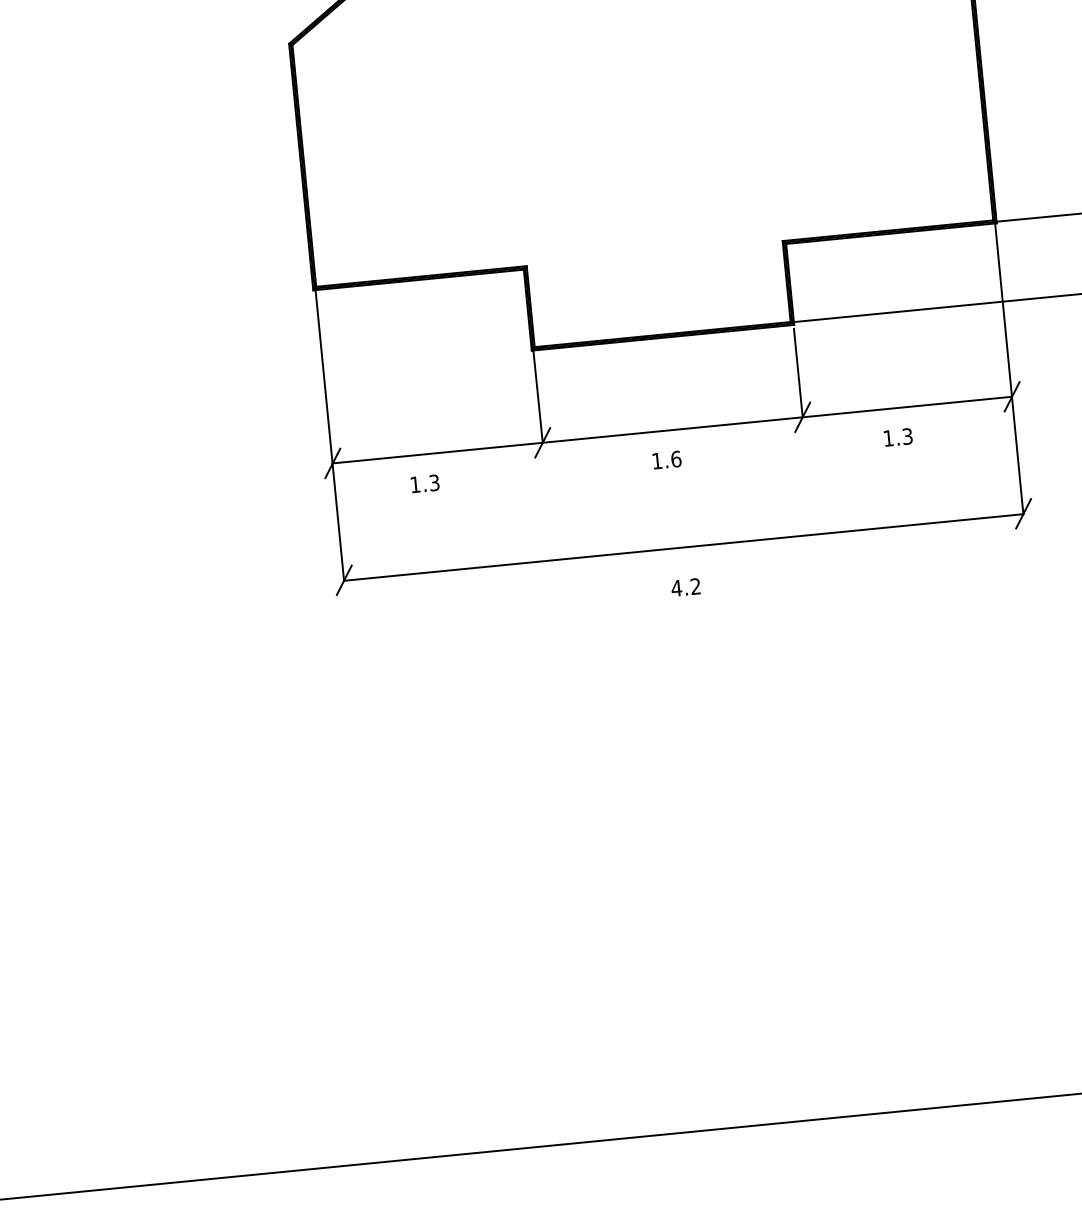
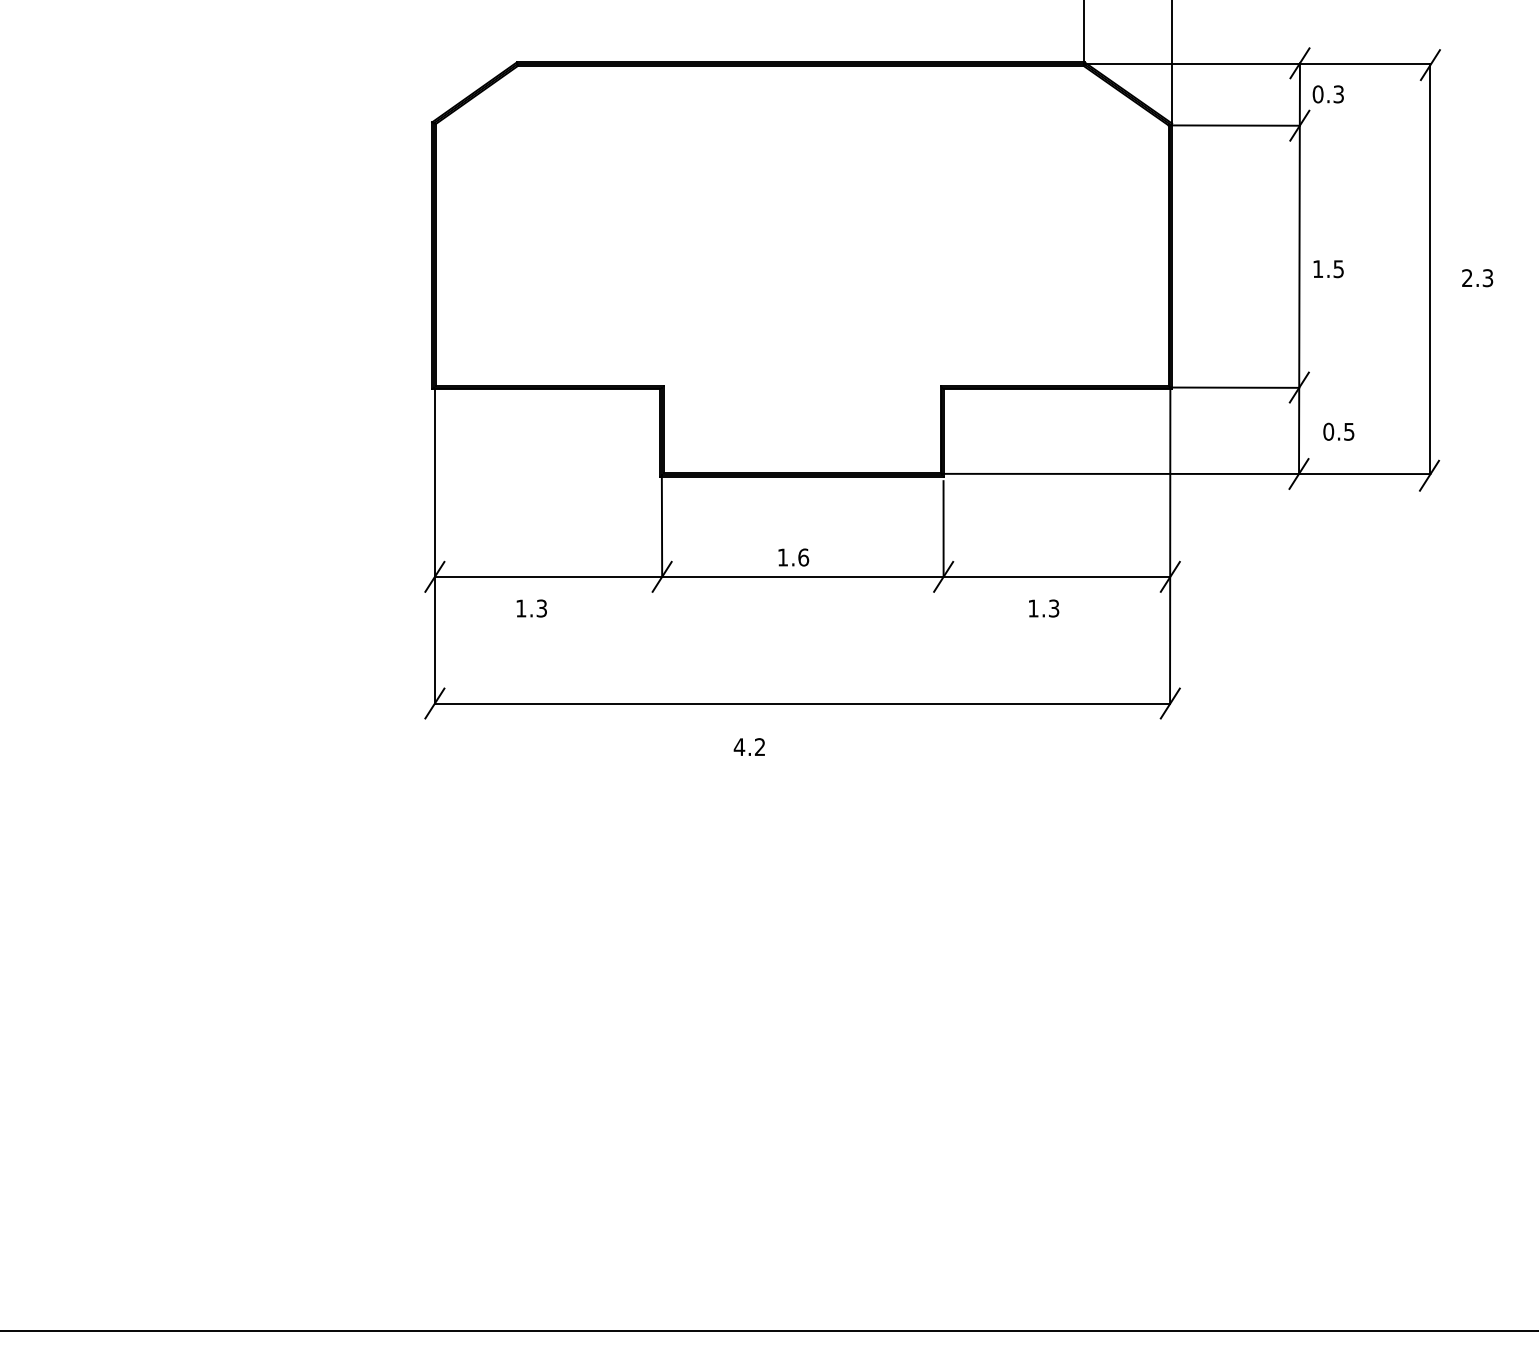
text: (666, 460) -> (793, 557), moved
text: (684, 587) -> (748, 746), moved

